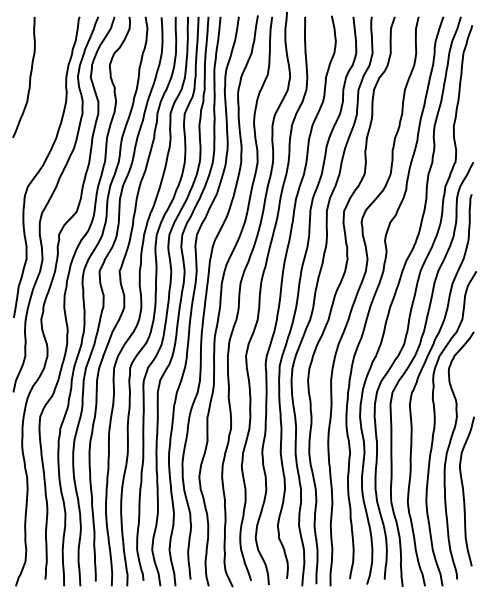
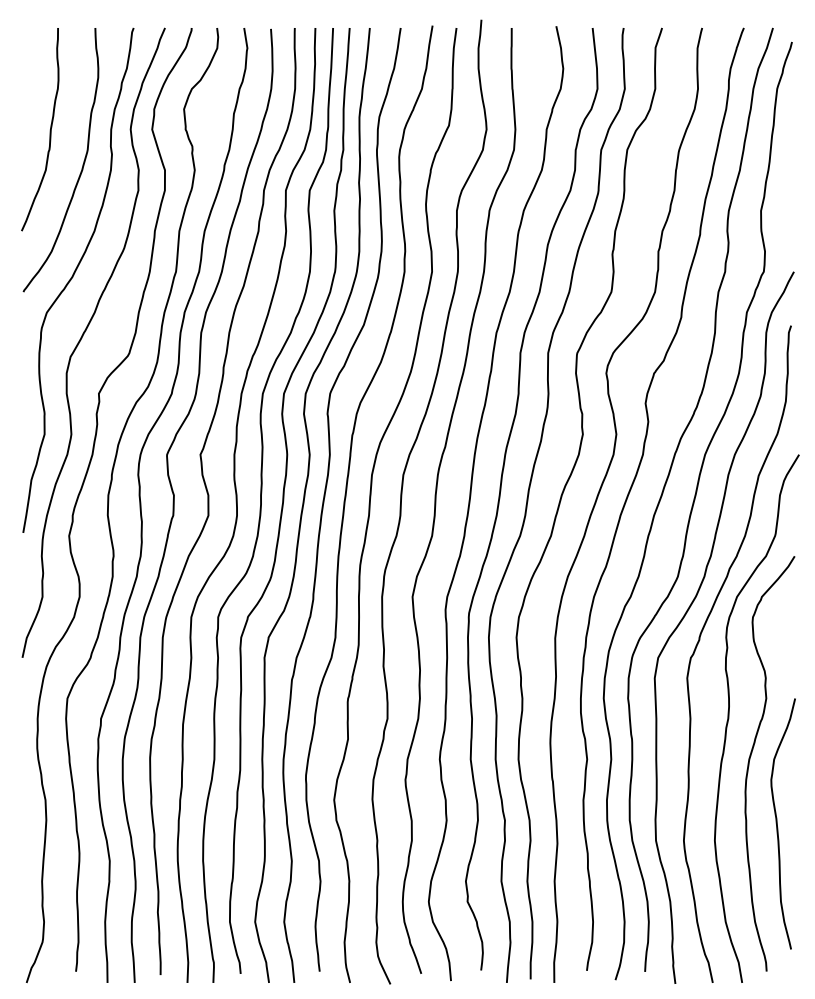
curve: (48, 98) -> (81, 164), added

